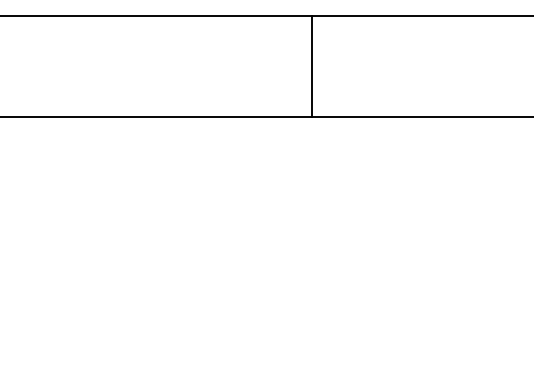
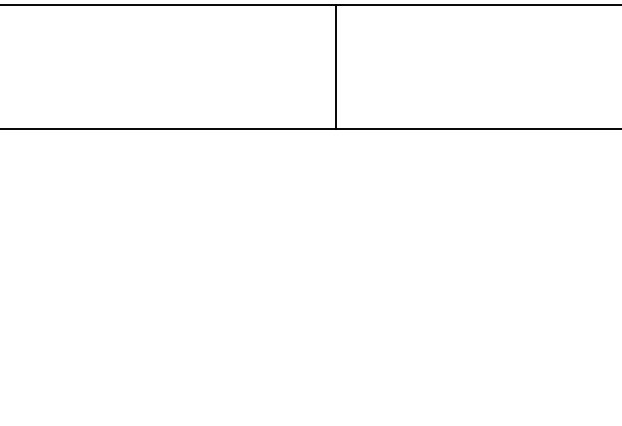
line: (311, 66) -> (335, 66), moved

